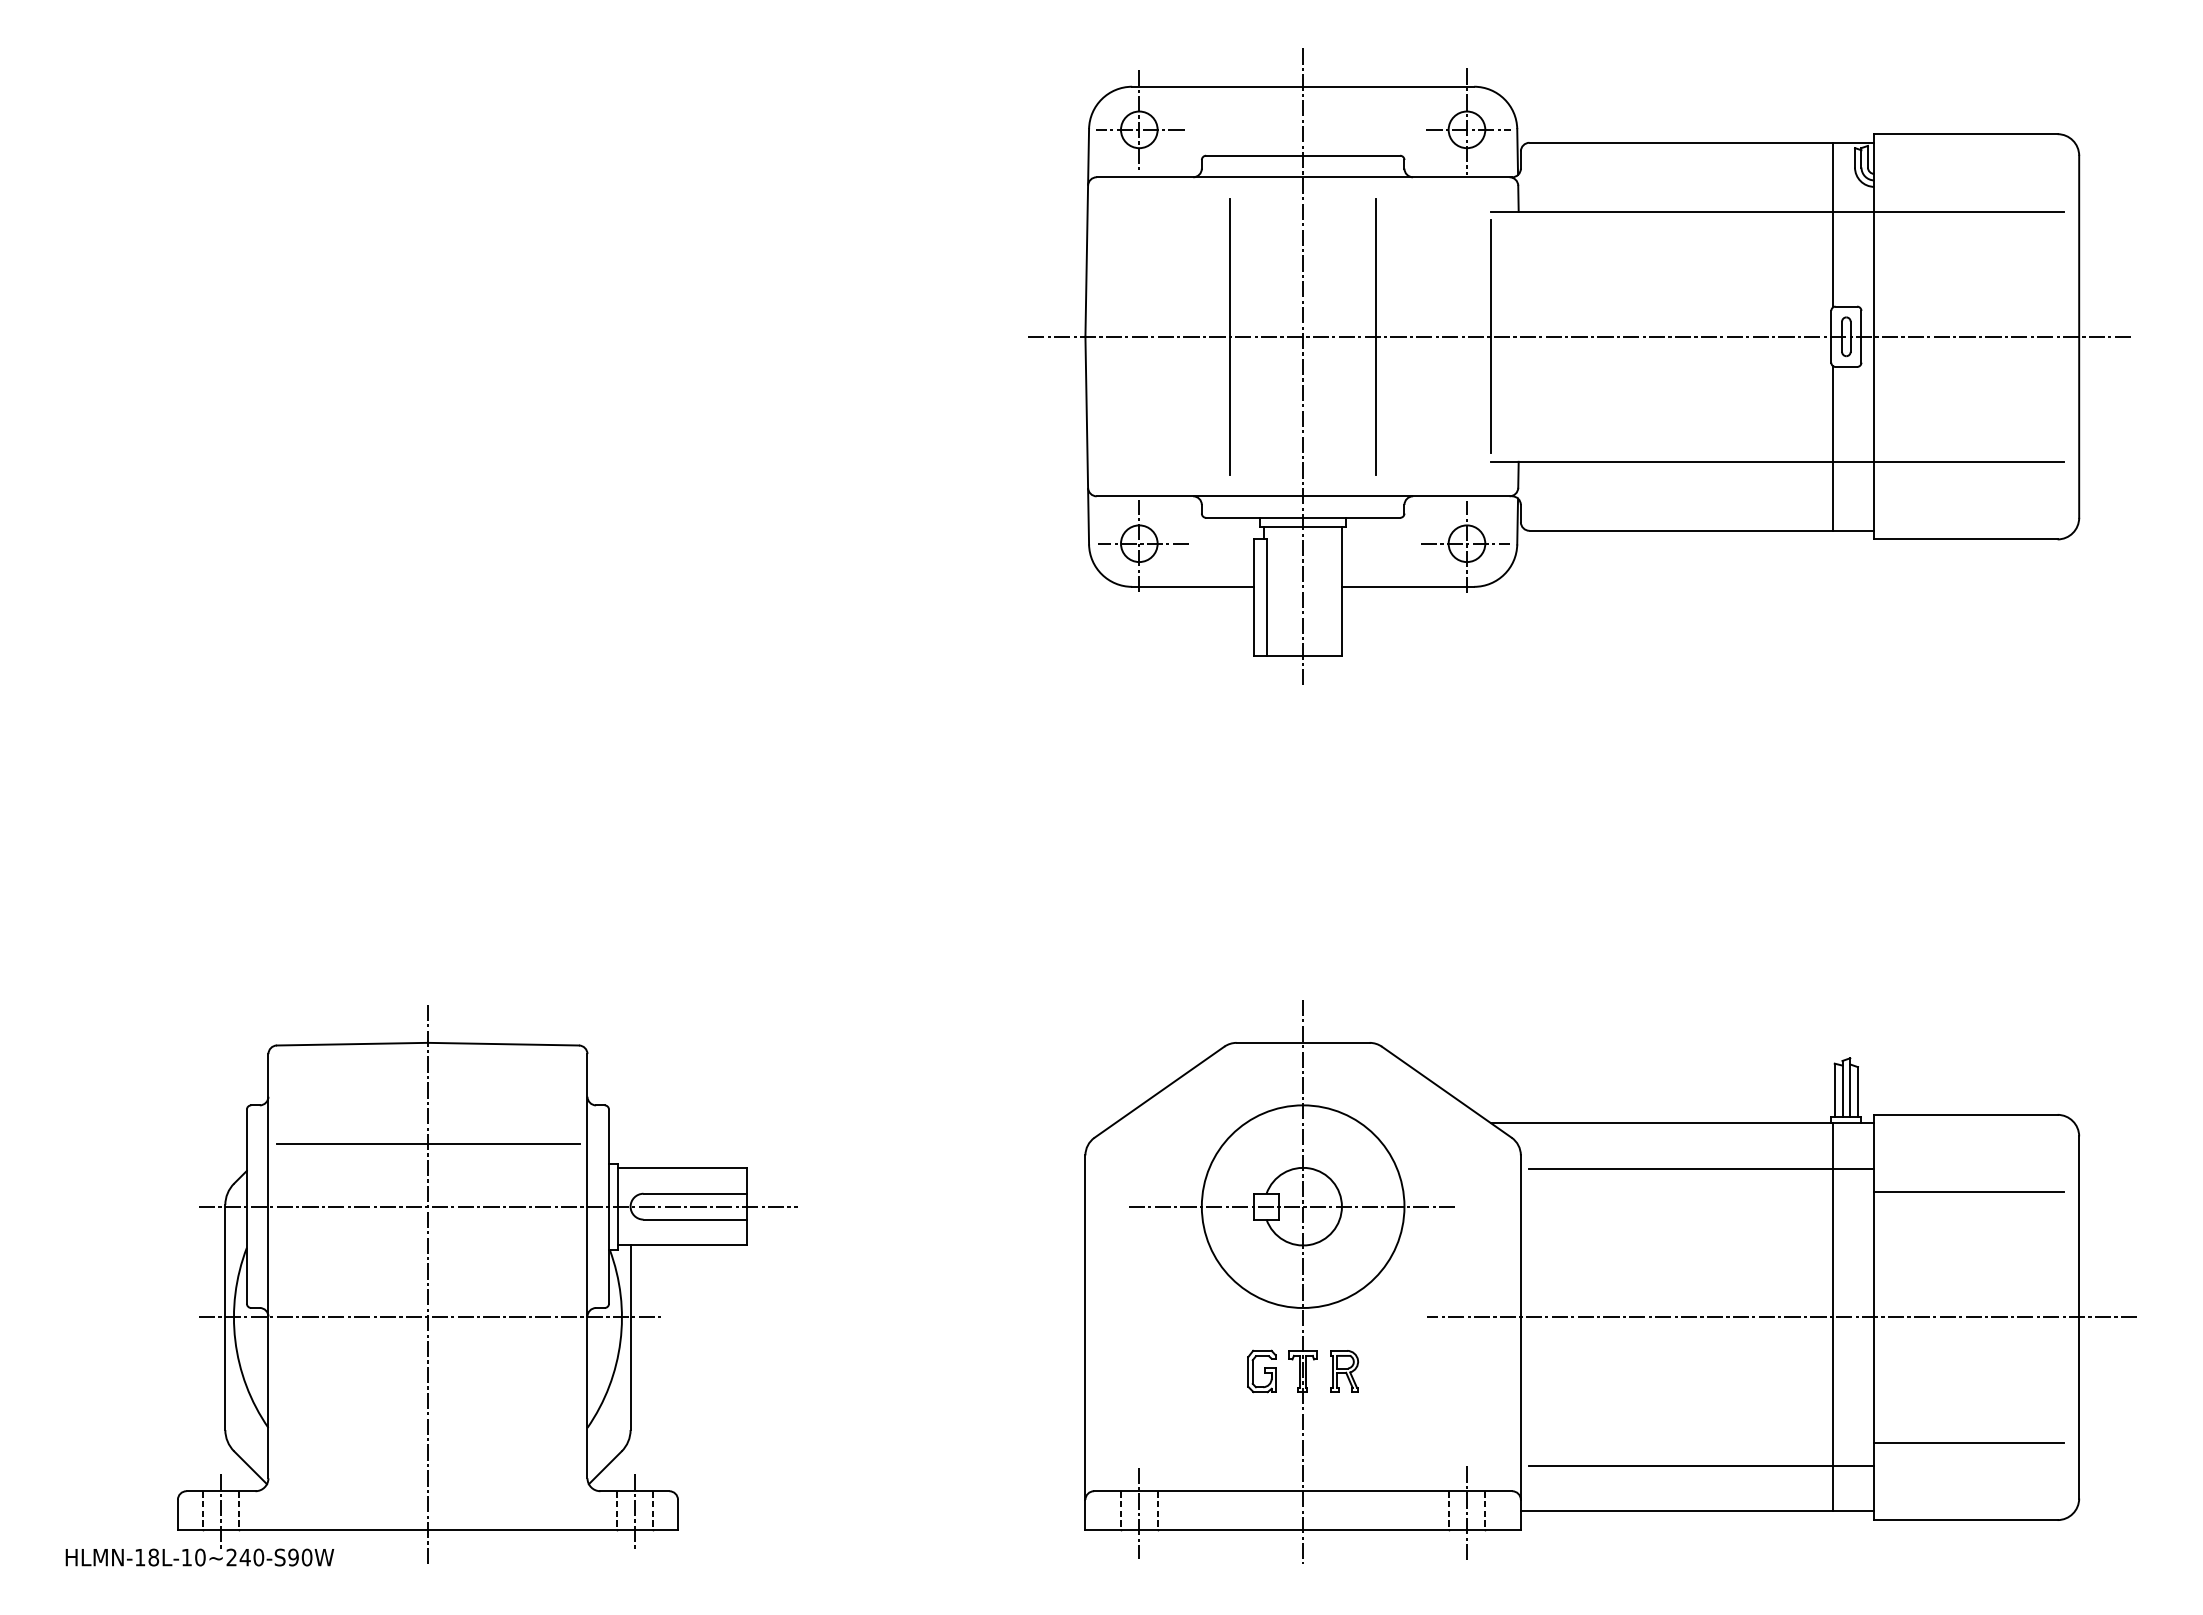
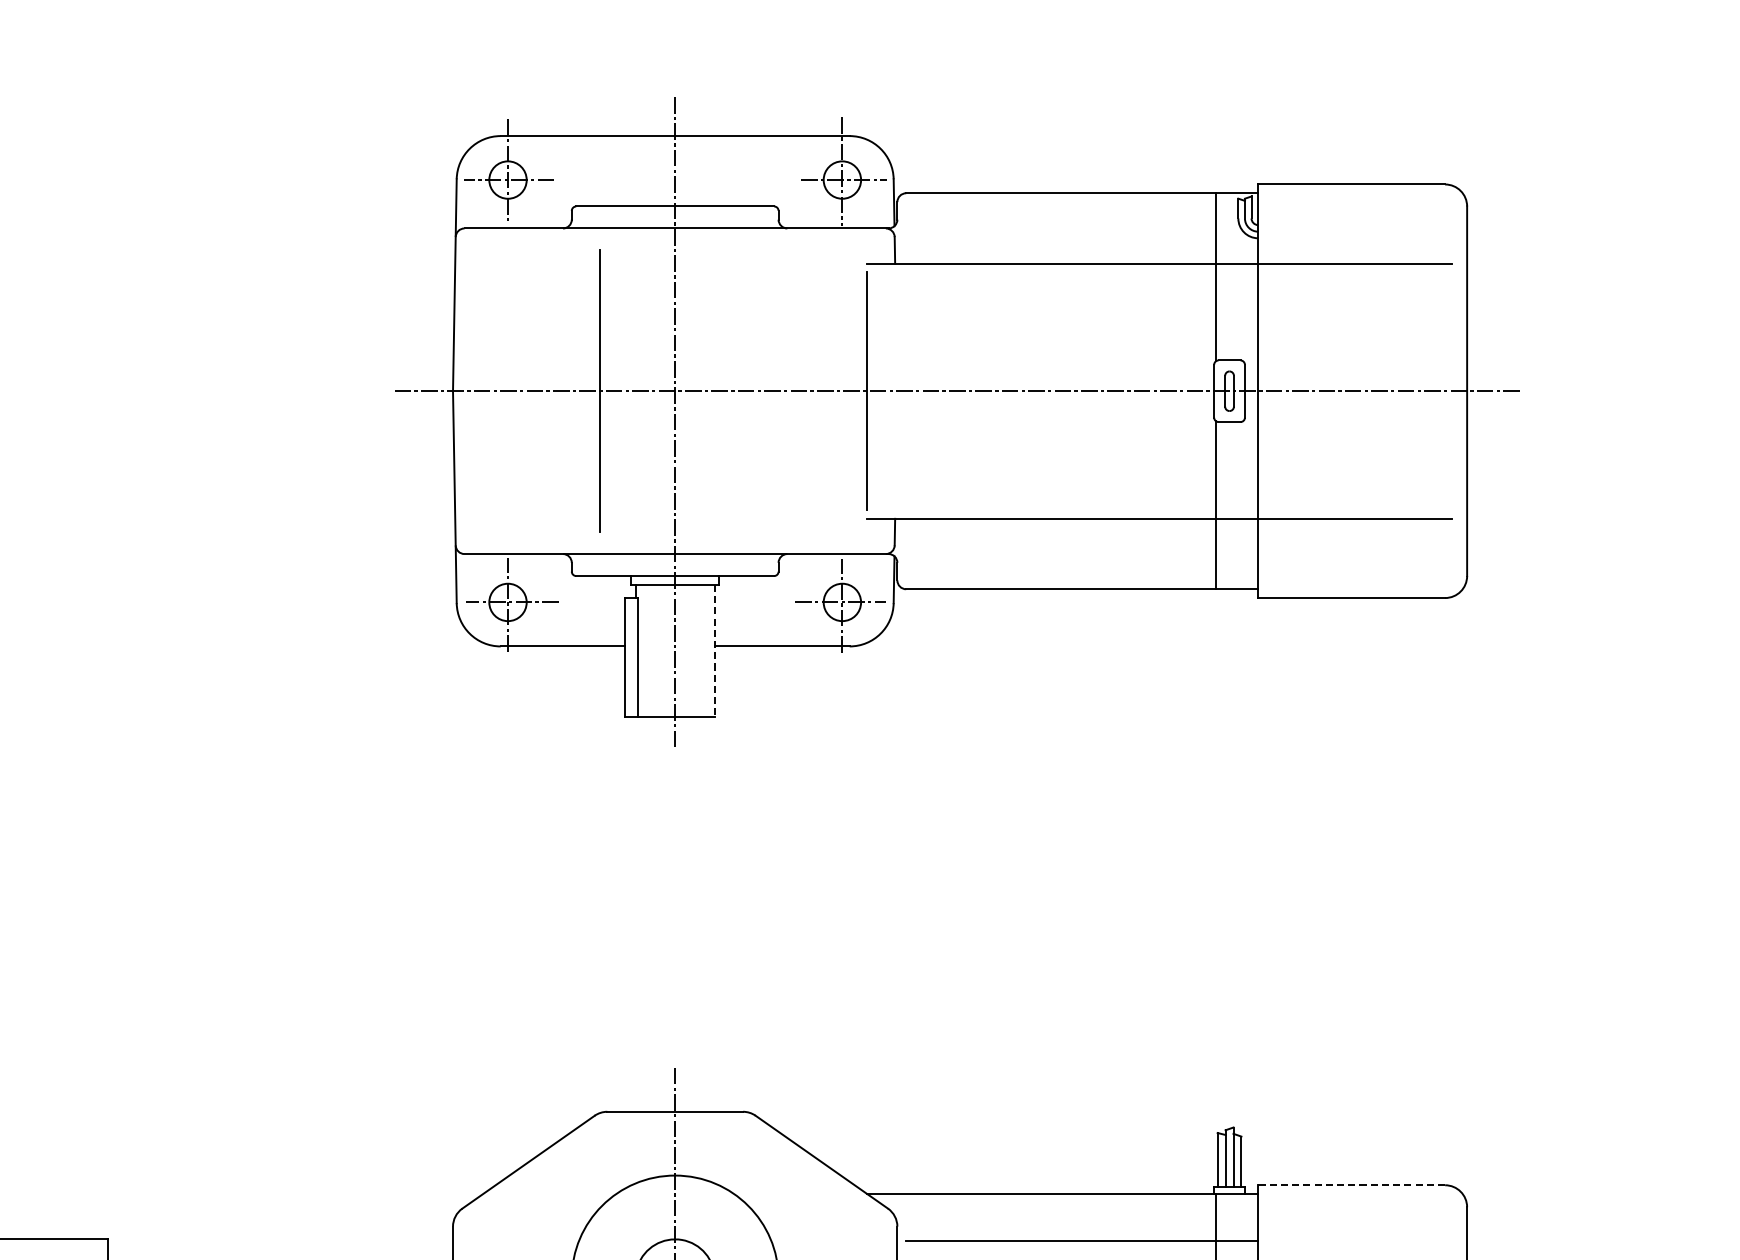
line: (1376, 336) -> (750, 390), removed
line: (1341, 591) -> (714, 651), solid -> dashed
line: (1966, 1114) -> (1352, 1184), solid -> dashed

